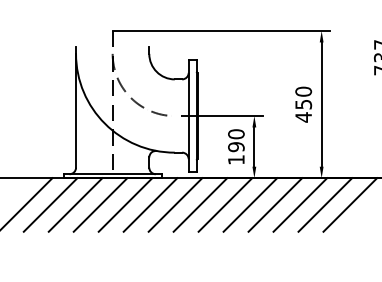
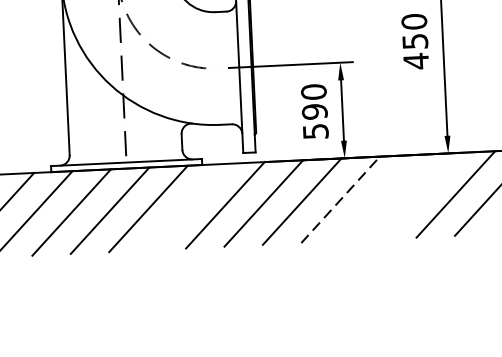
text: (236, 159) -> (315, 130), 190 -> 590
line: (150, 204) -> (186, 206), removed
line: (250, 204) -> (340, 199), solid -> dashed
line: (275, 204) -> (379, 197), removed
line: (300, 204) -> (417, 195), removed

